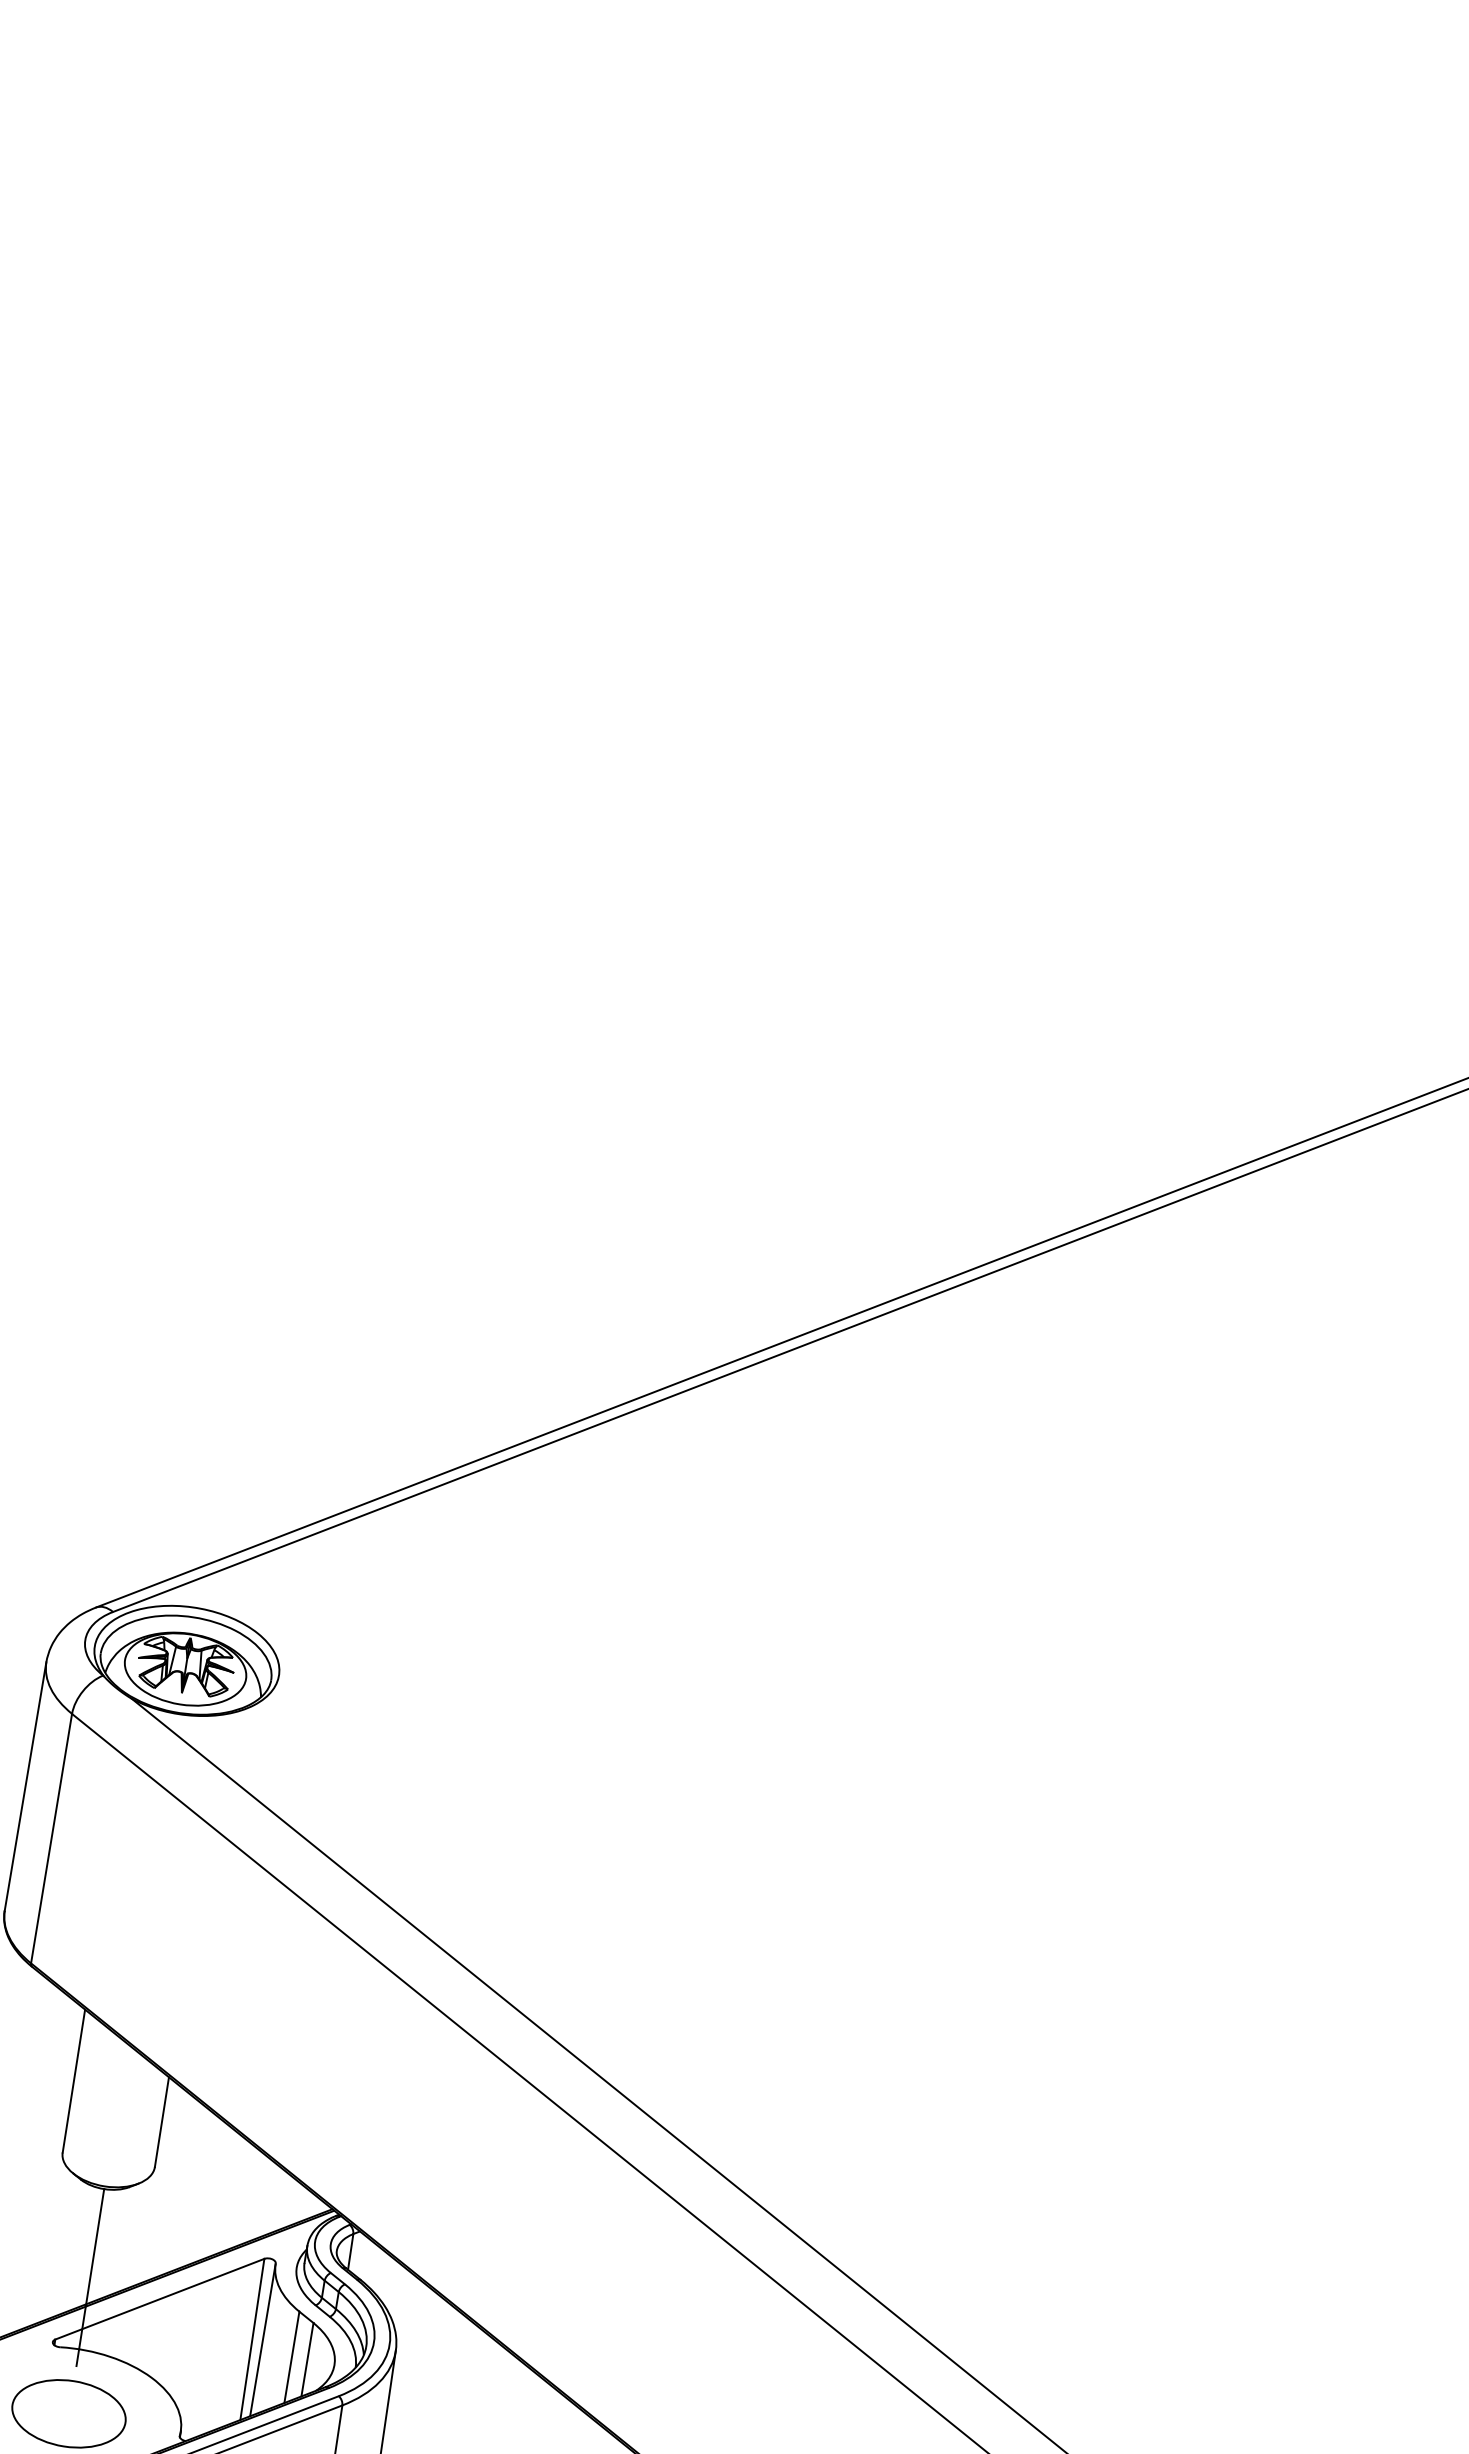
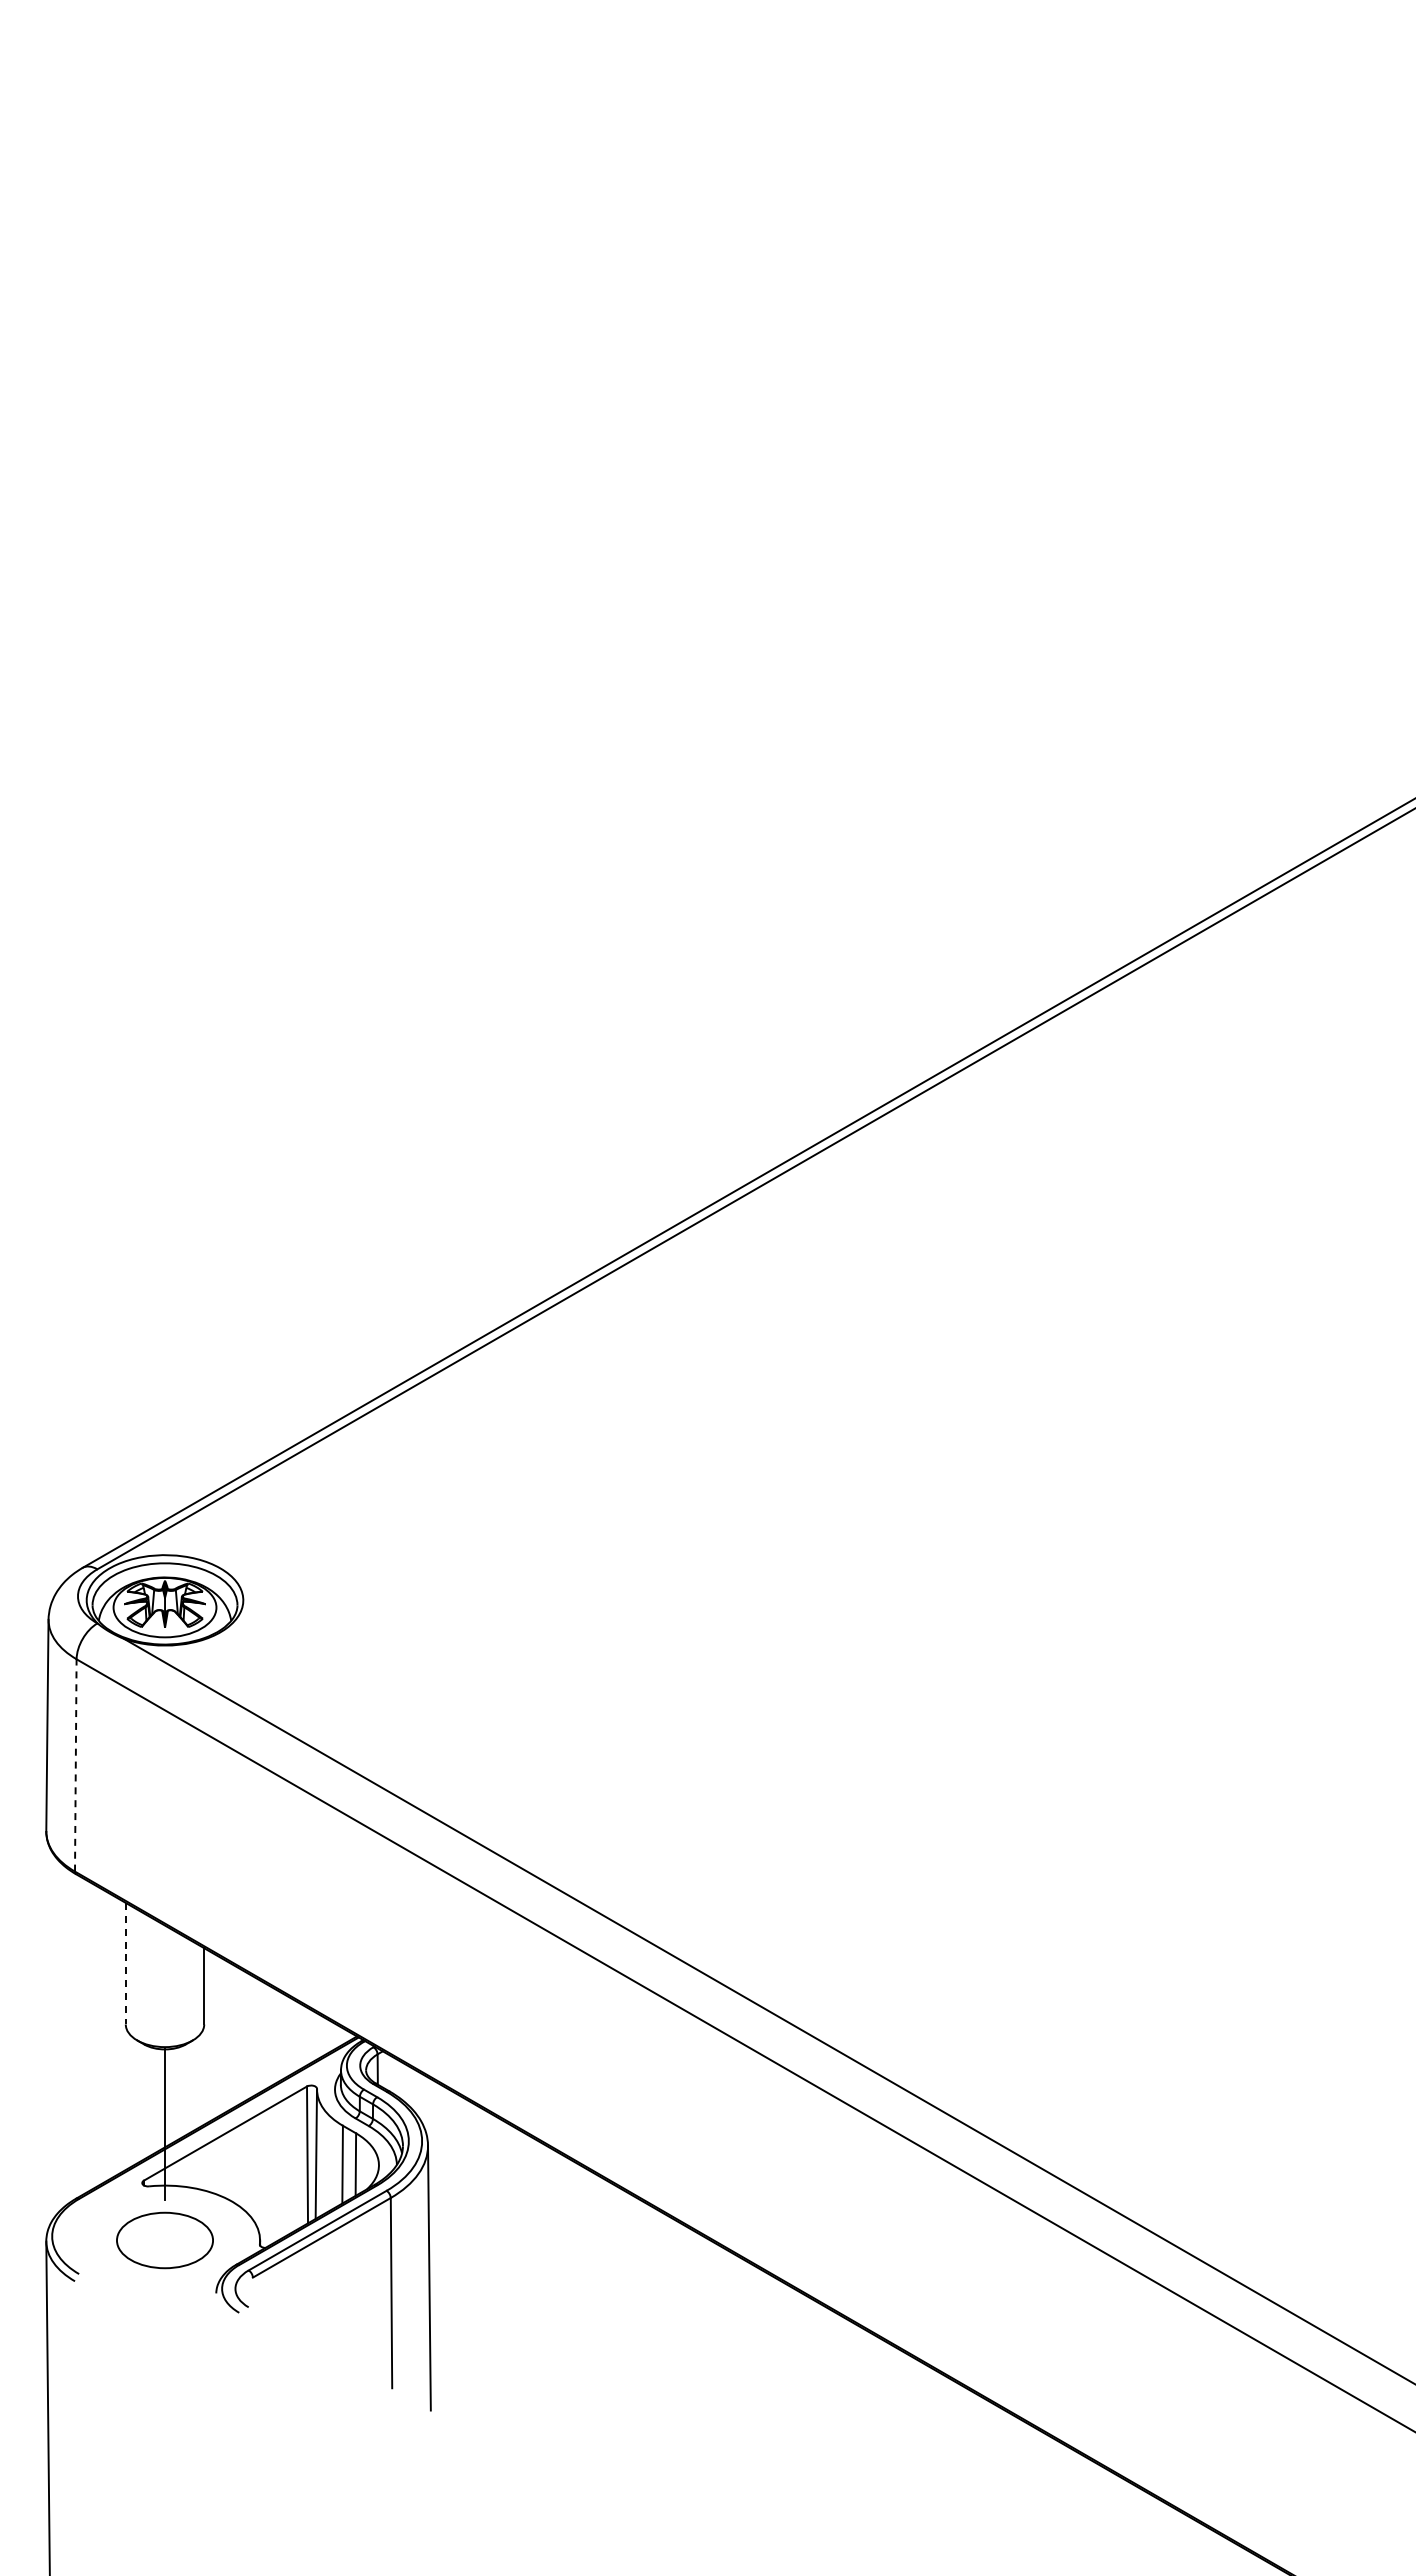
line: (51, 1837) -> (75, 1764), solid -> dashed
line: (73, 2080) -> (125, 1963), solid -> dashed

